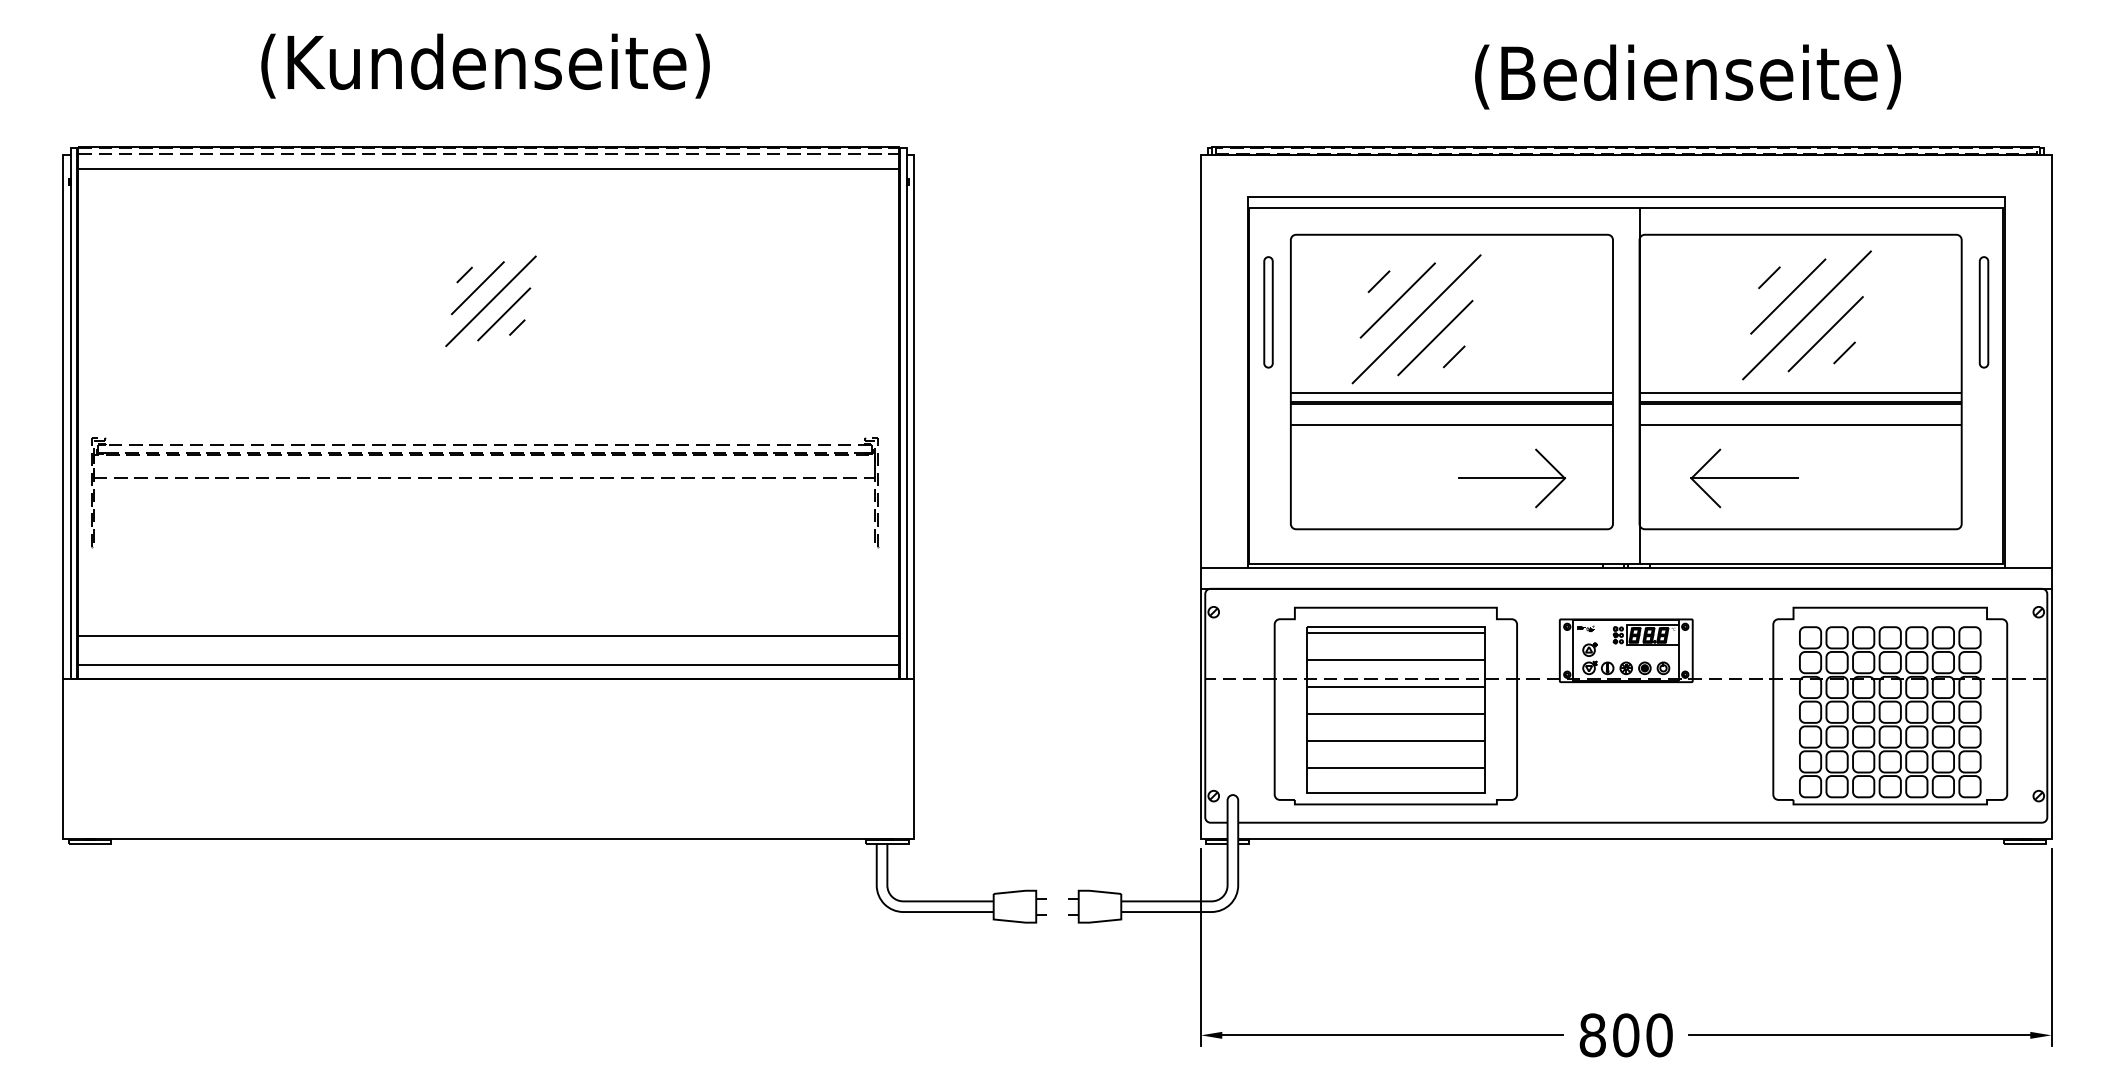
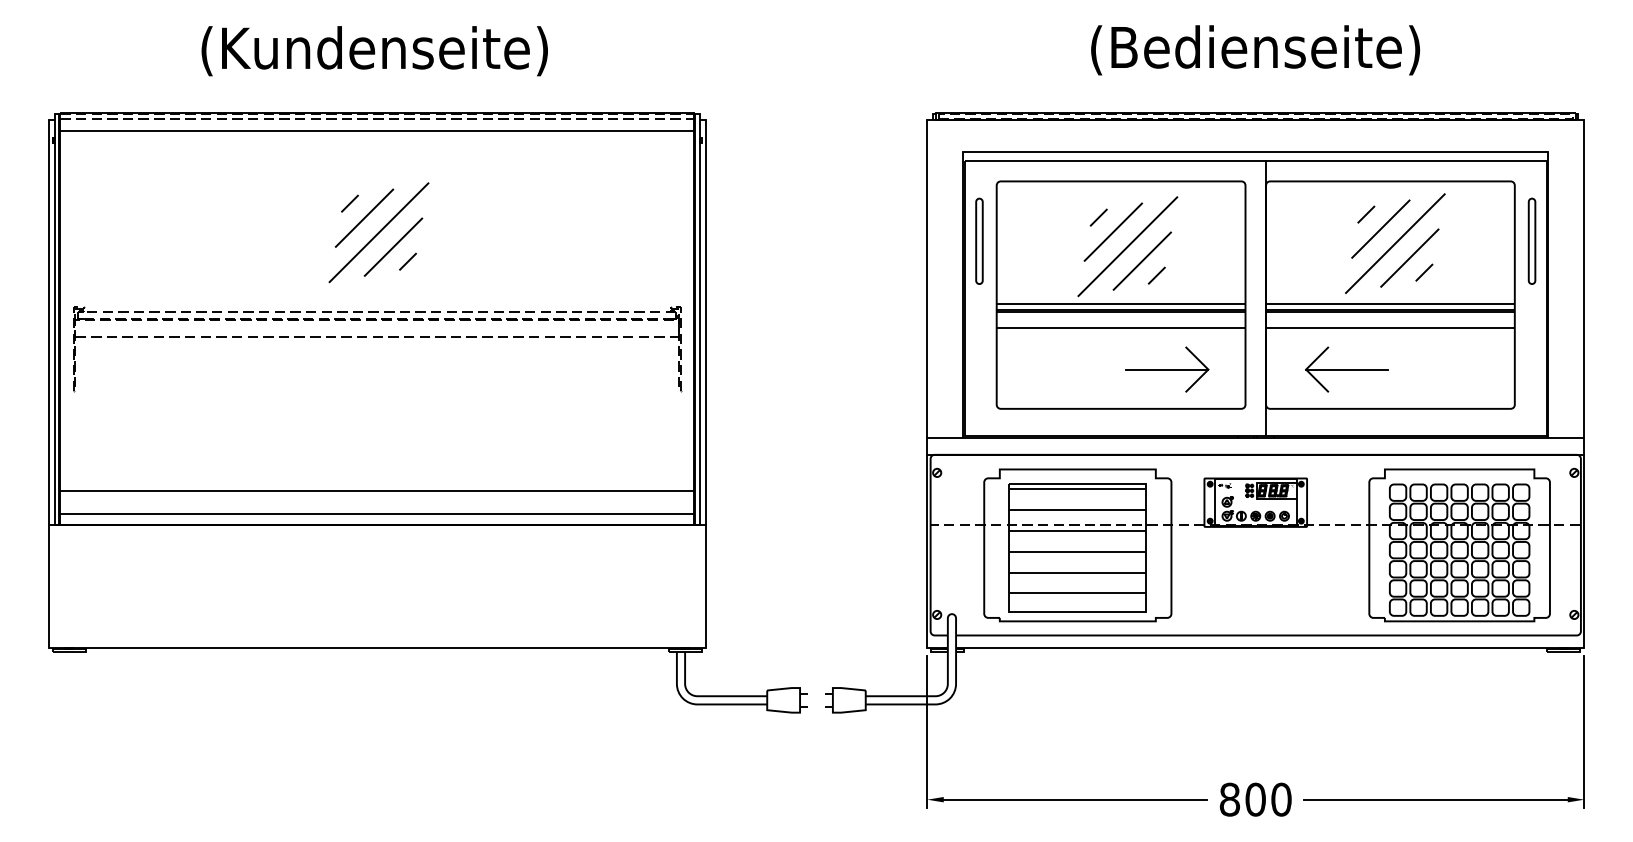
text: (1687, 76) -> (1255, 49), moved
part: (490, 301) -> (378, 232), size x1.43
part: (1416, 319) -> (1127, 246), moved
part: (485, 478) -> (377, 337), moved

